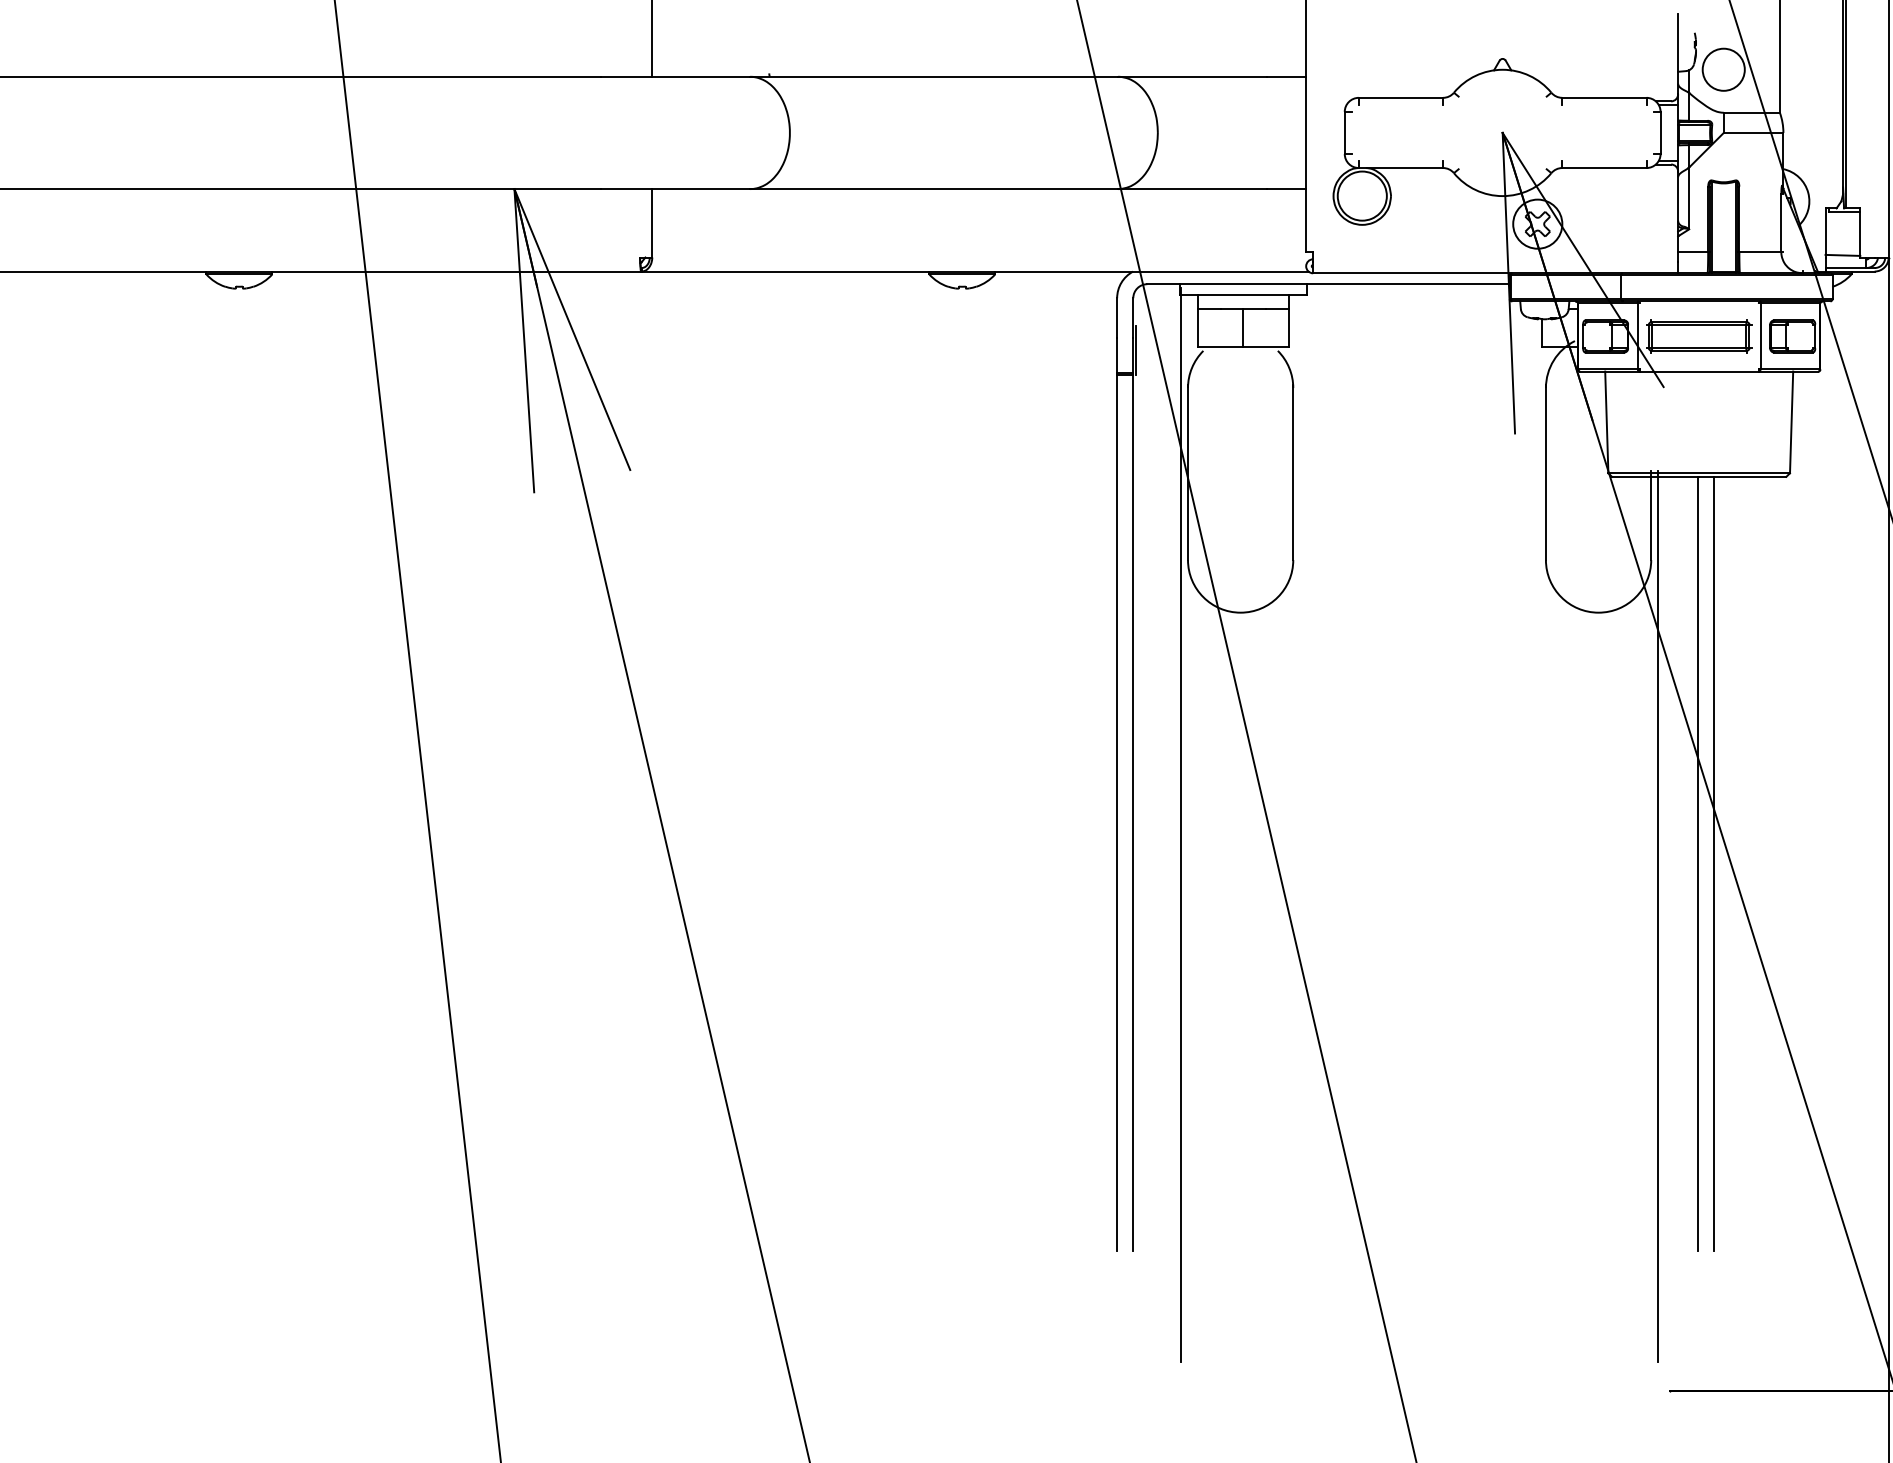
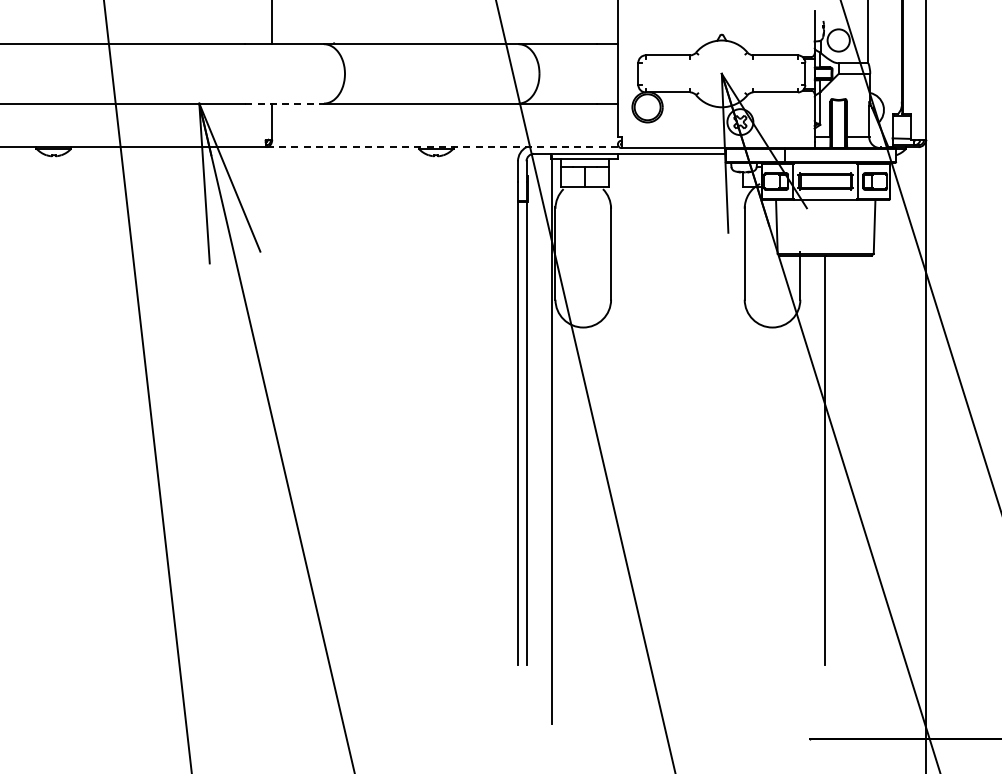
line: (677, 188) -> (285, 103), solid -> dashed
line: (976, 272) -> (443, 147), solid -> dashed
line: (1713, 862) -> (833, 459), removed
line: (1659, 915) -> (804, 487), removed

